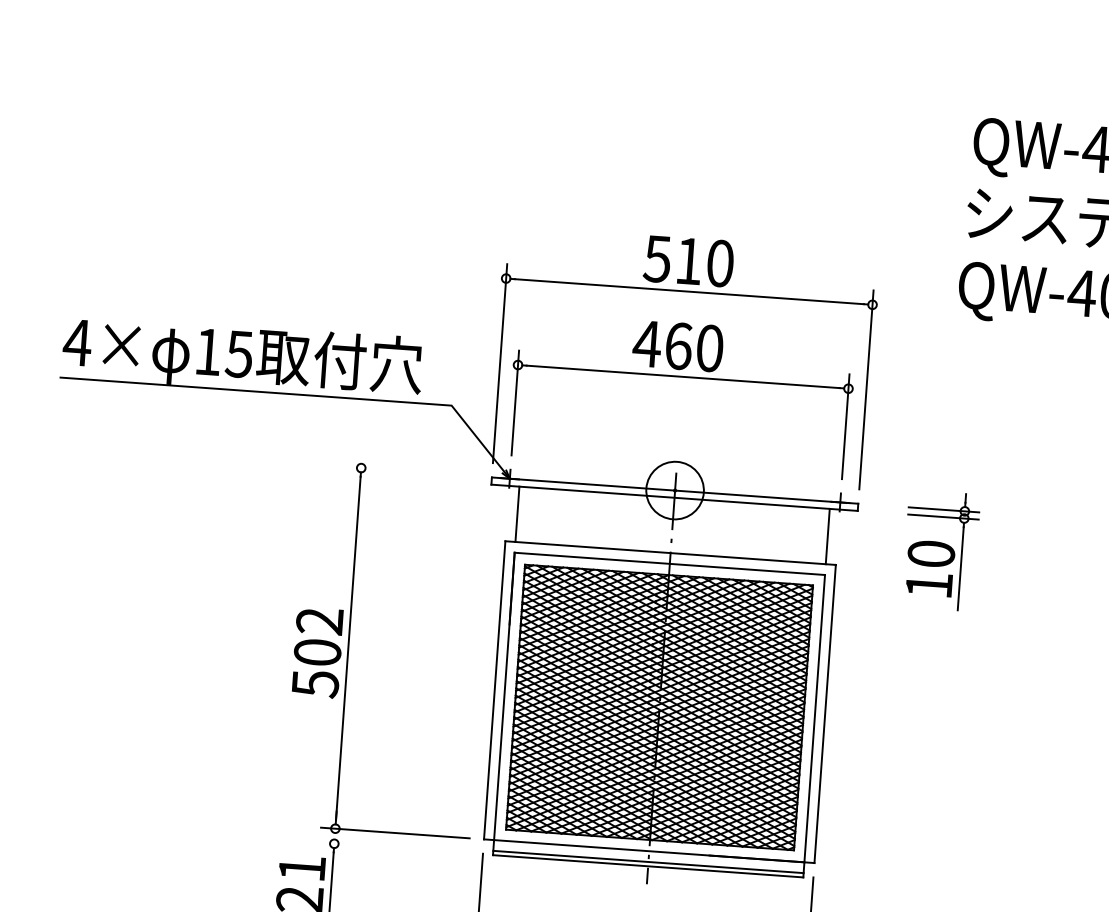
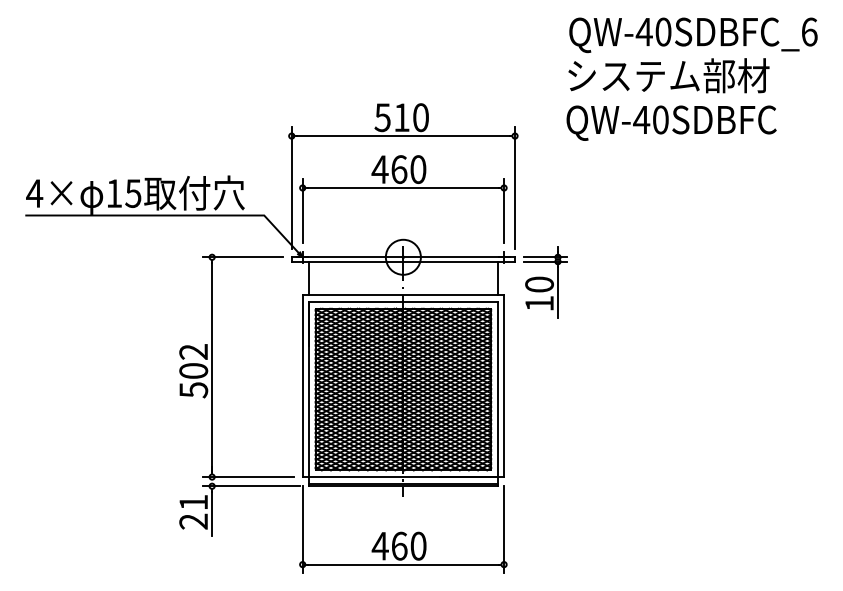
line: (412, 472) -> (243, 257), added
part: (941, 551) -> (545, 282), moved
line: (398, 848) -> (251, 486), added

